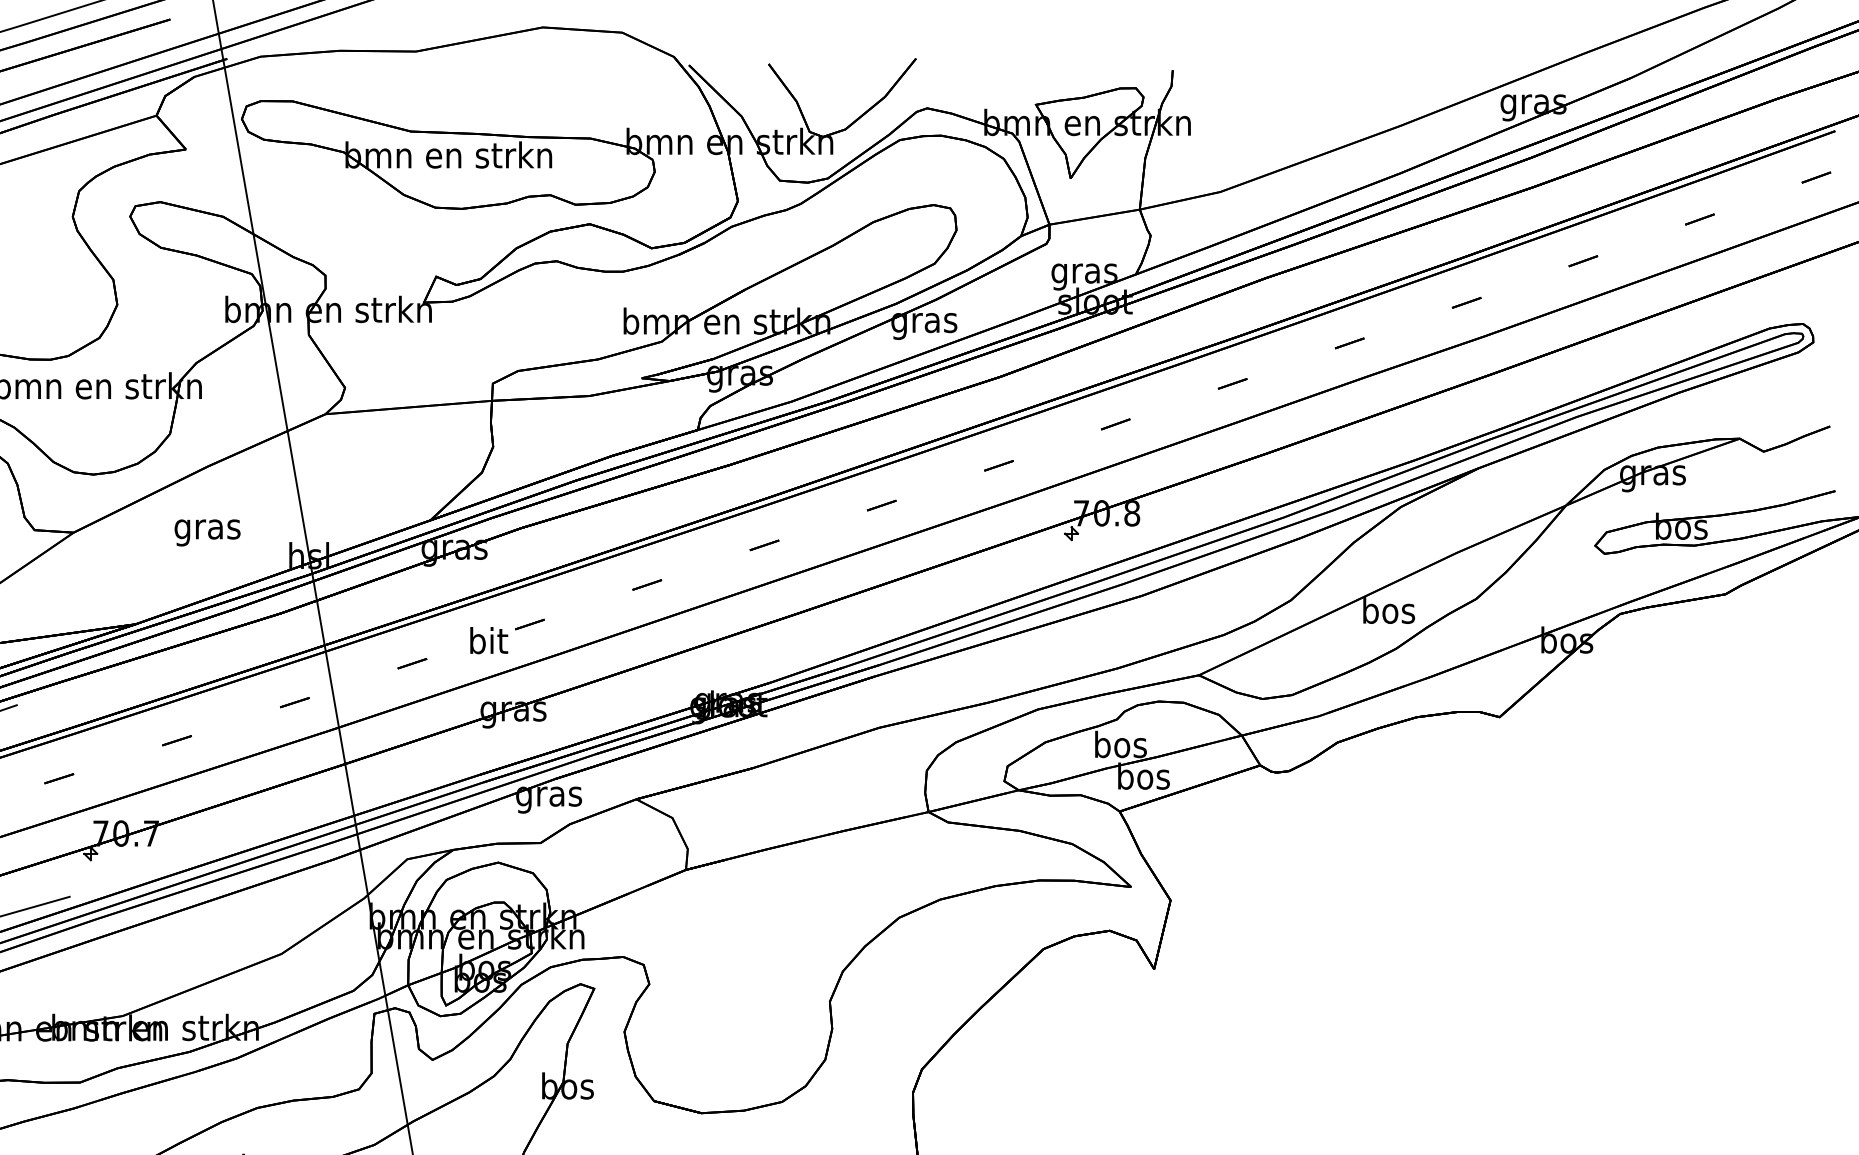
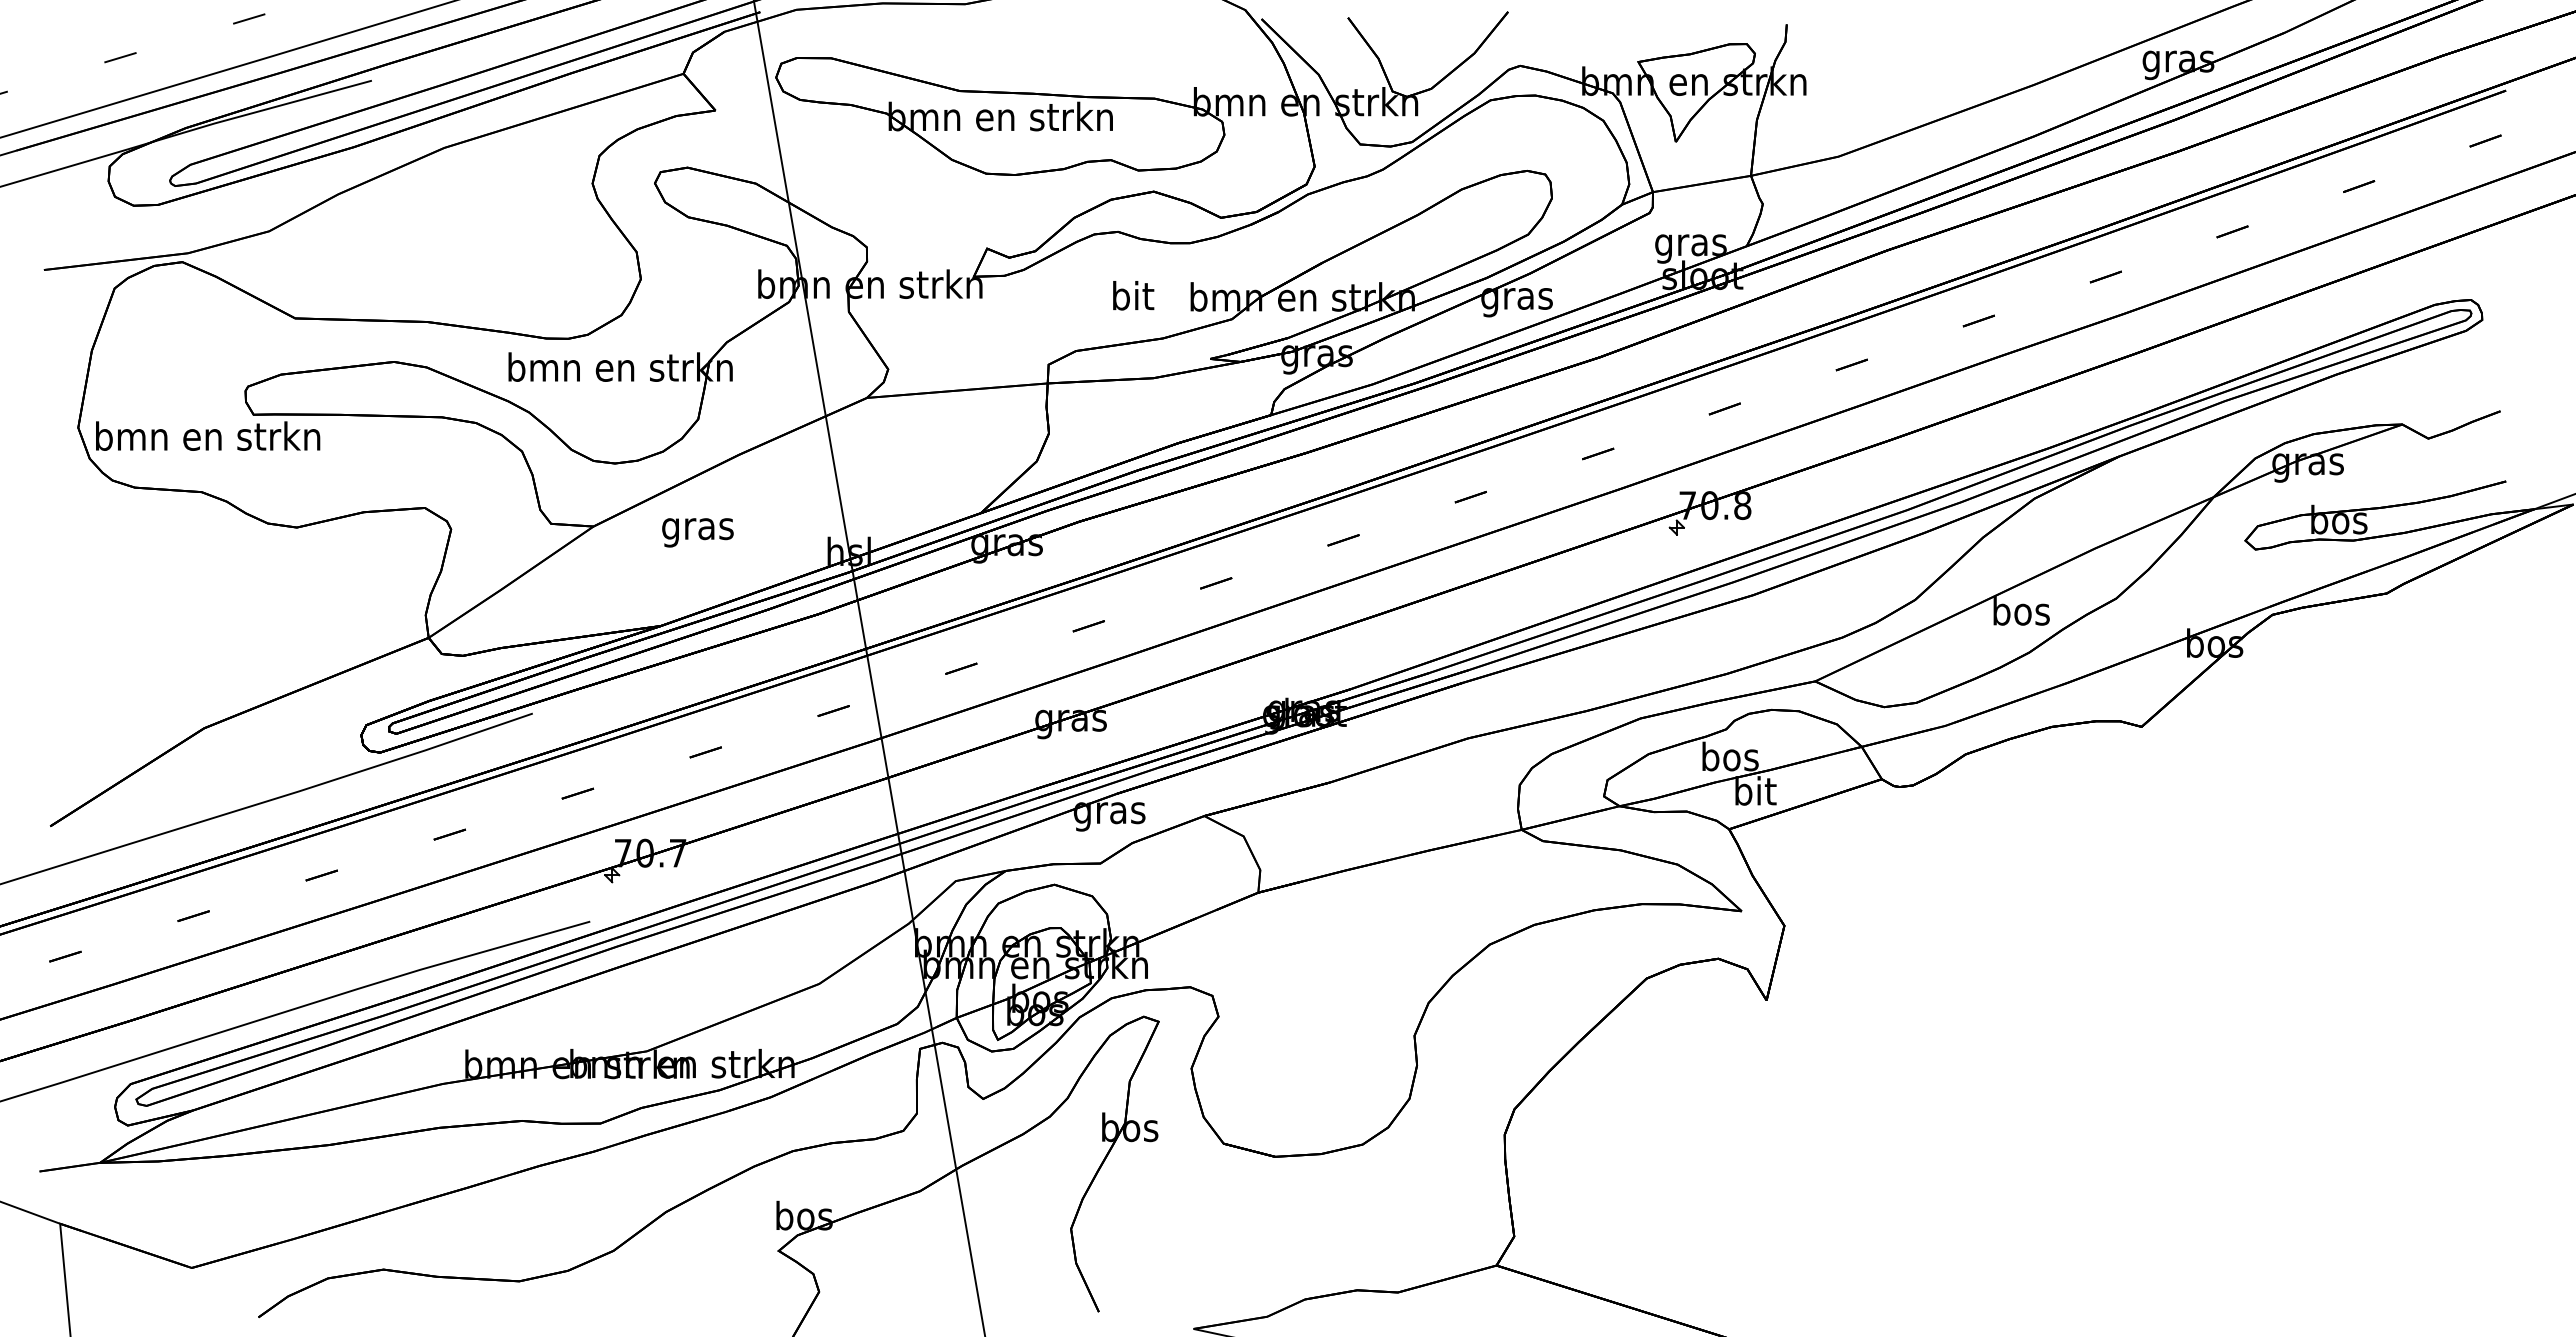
text: (207, 532) -> (697, 532), moved
text: (489, 640) -> (1133, 295), moved
text: (1143, 775) -> (1755, 790), bos -> bit

